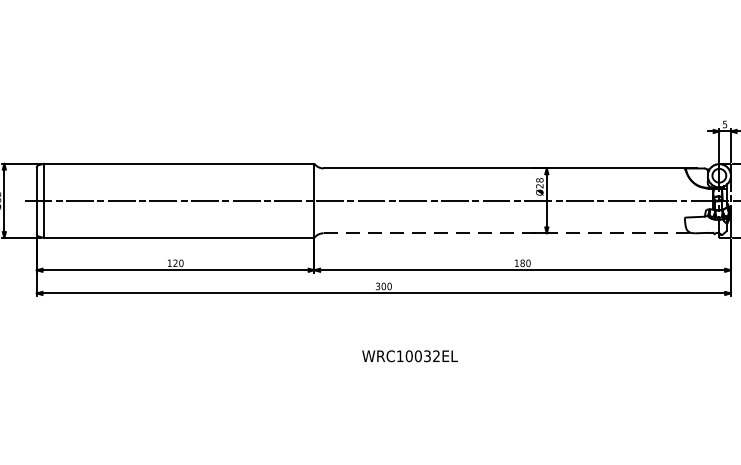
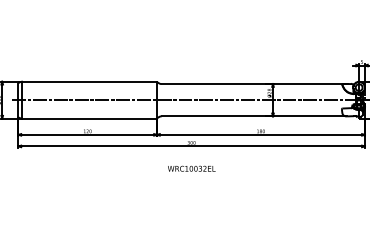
line: (509, 233) -> (254, 116), dashed -> solid
text: (409, 355) -> (191, 168), moved

